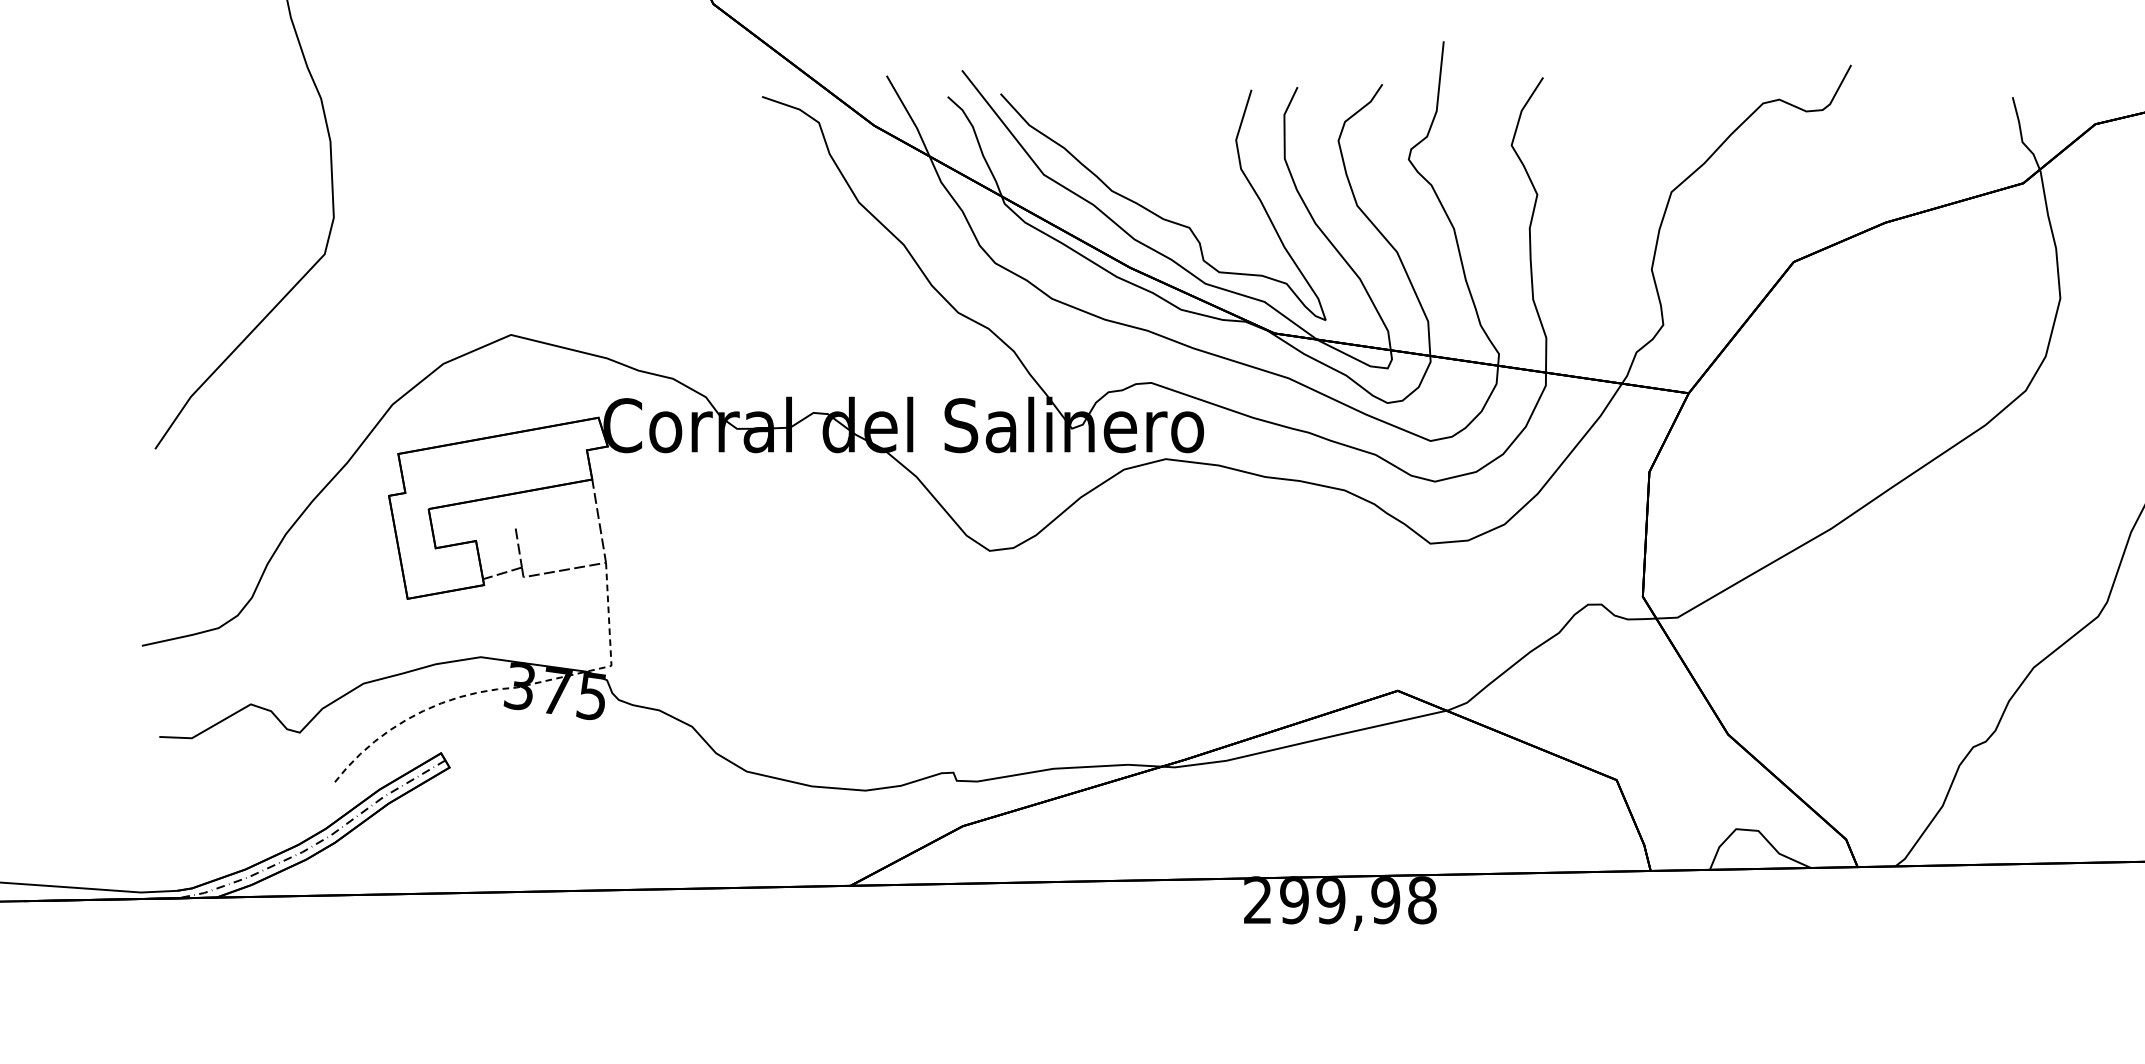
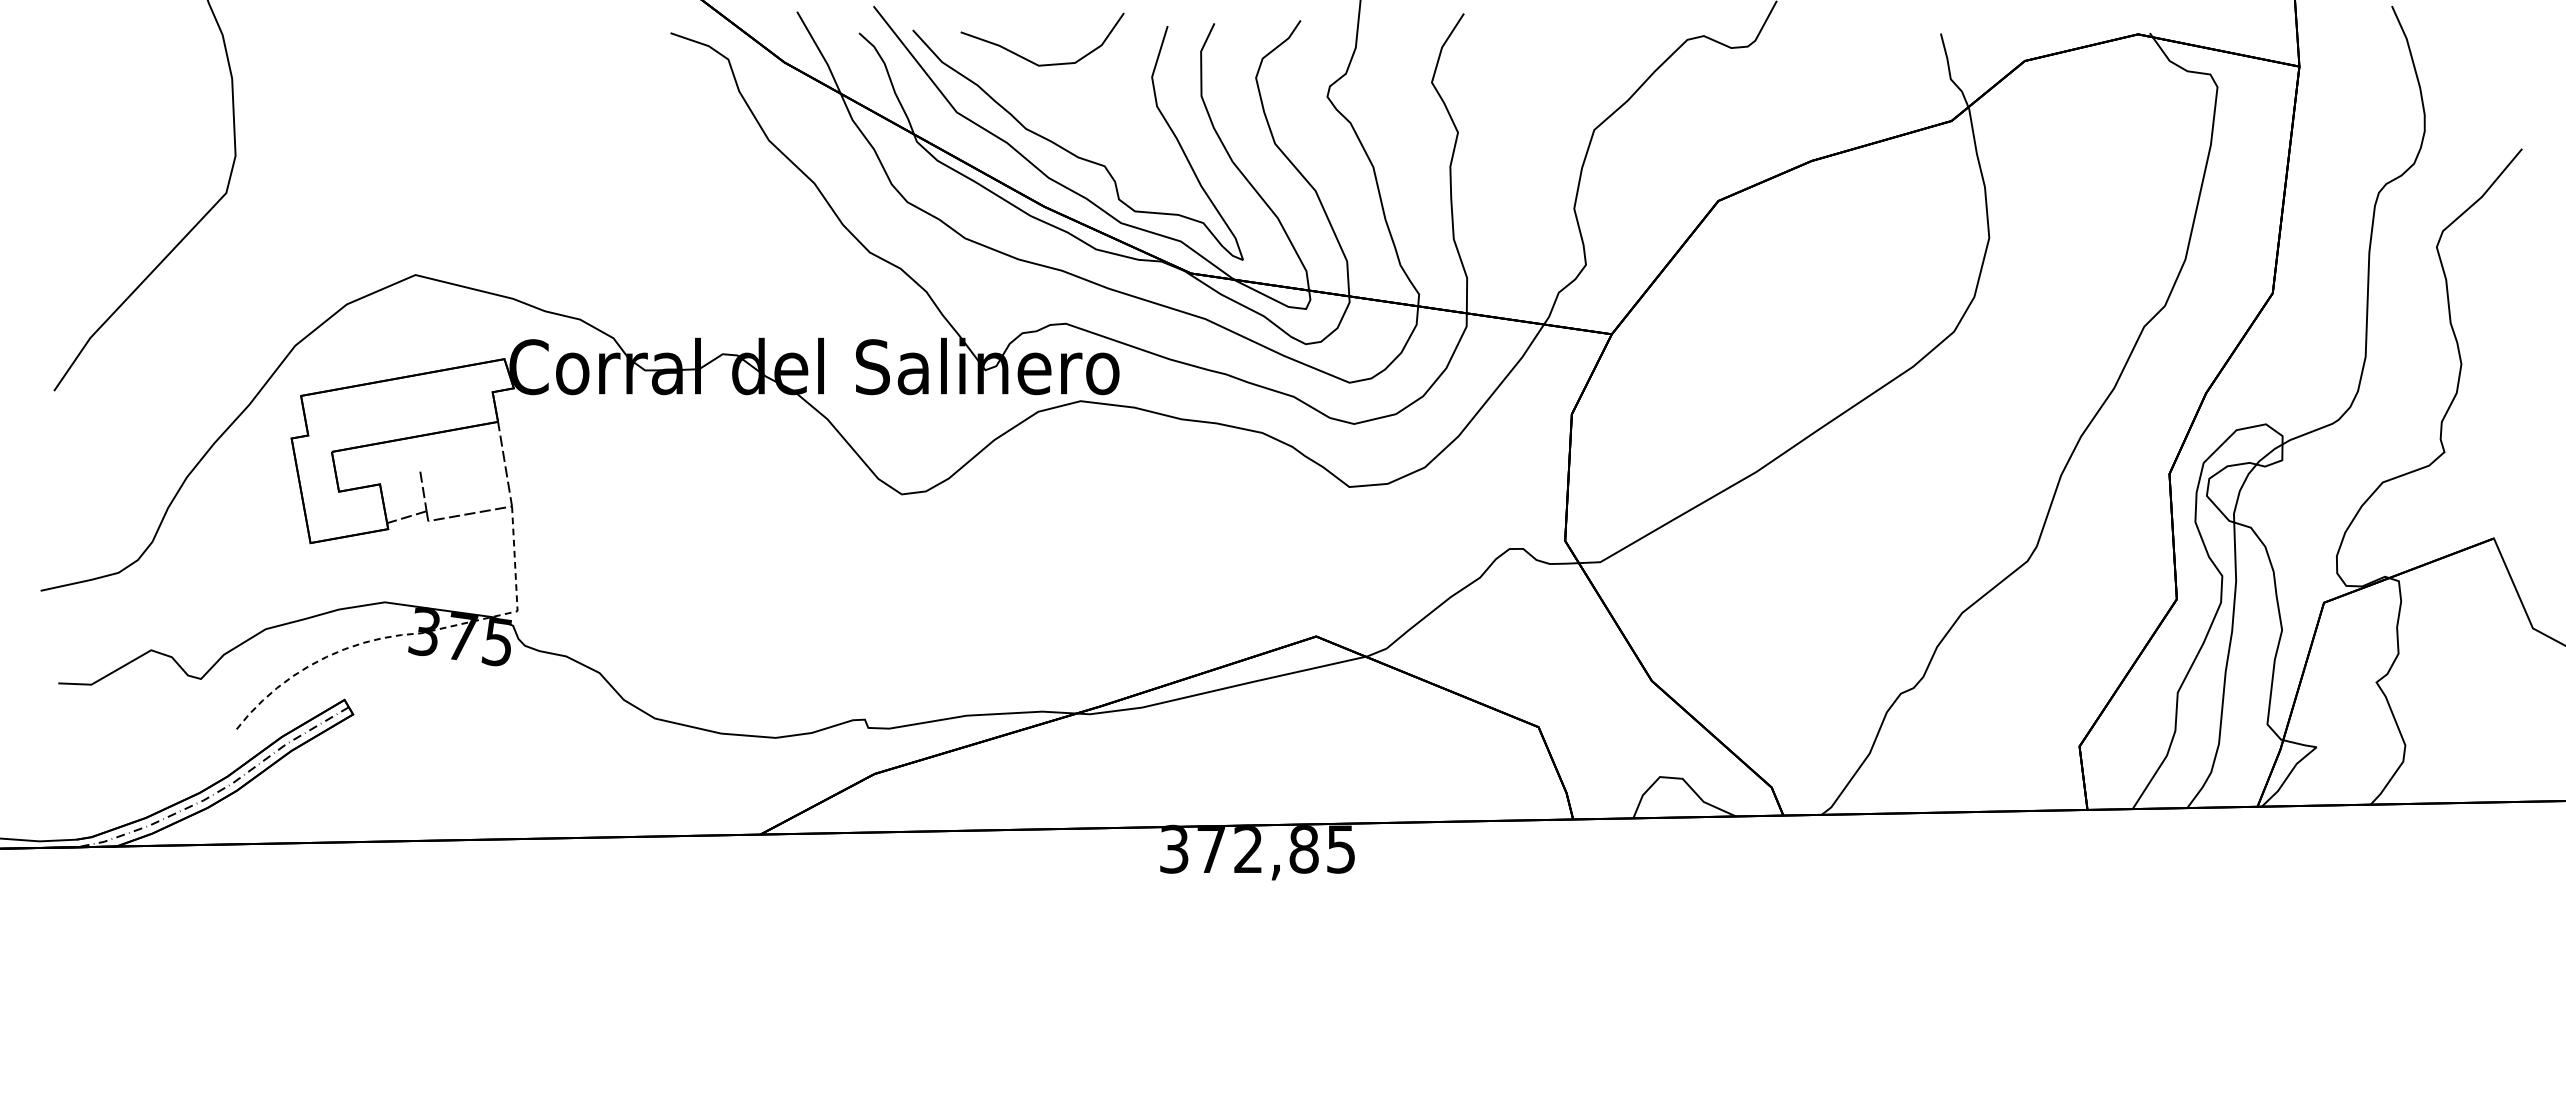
curve: (1118, 124) -> (1032, 61), added
text: (1339, 899) -> (1257, 848), 299,98 -> 372,85

